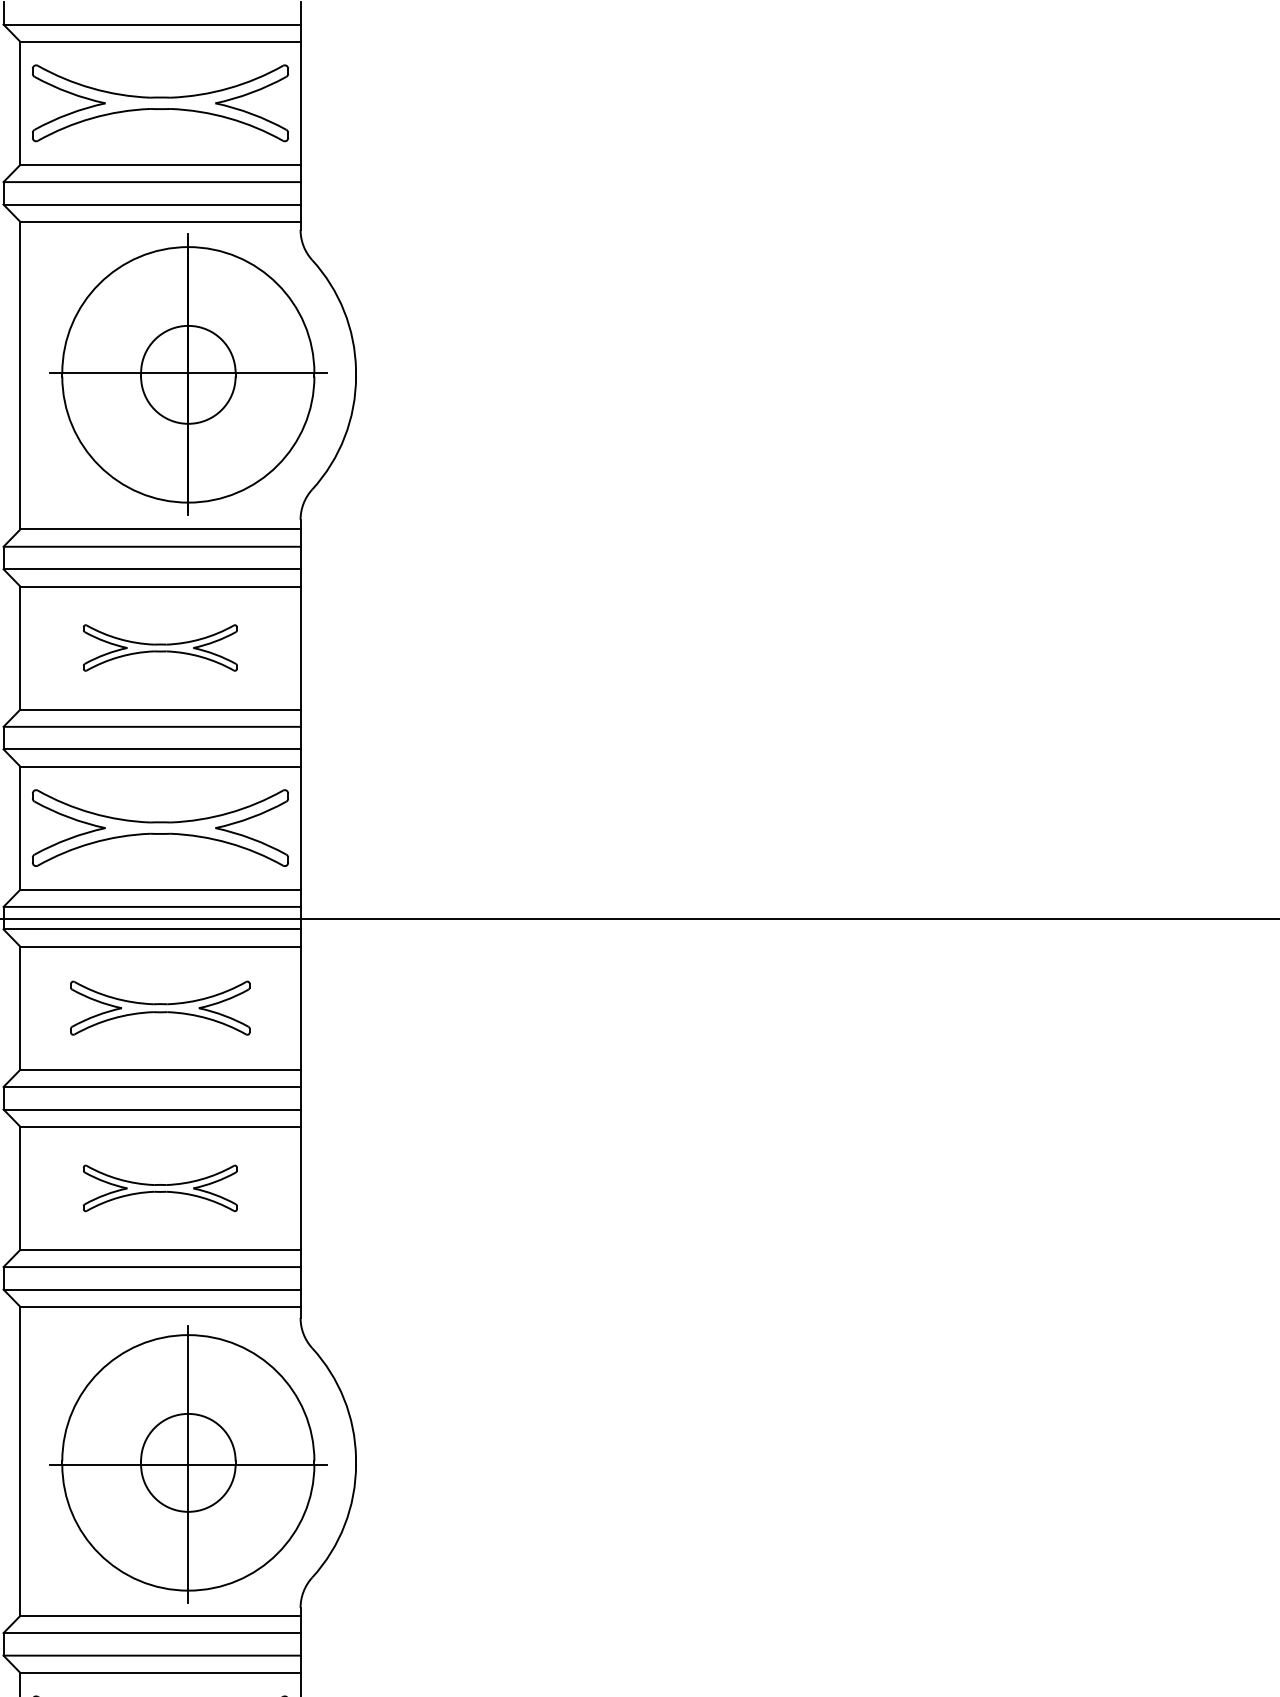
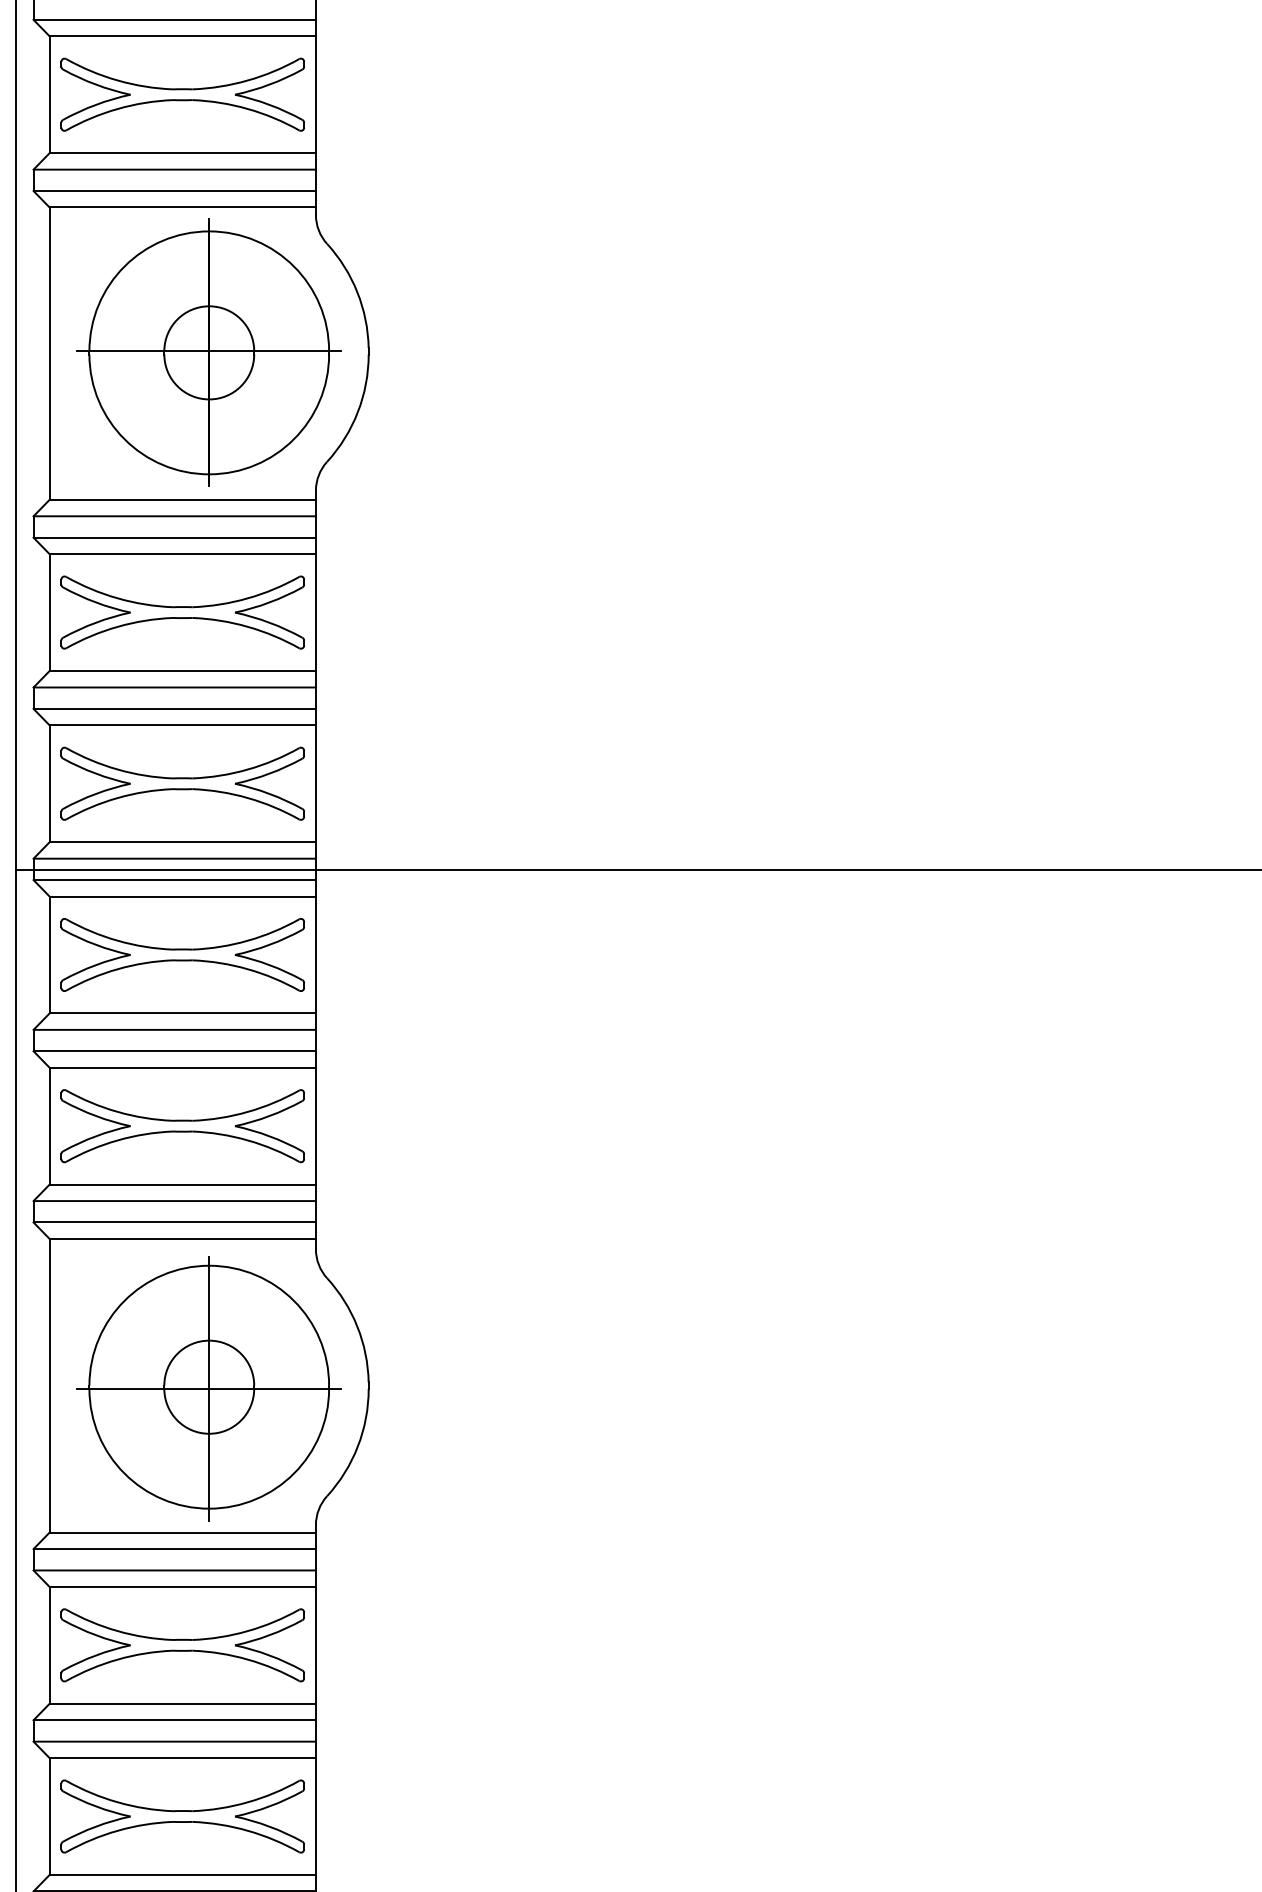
part: (160, 647) -> (182, 612), size x1.67
part: (160, 1007) -> (182, 954), size x1.43
part: (160, 1188) -> (182, 1126), size x1.67

